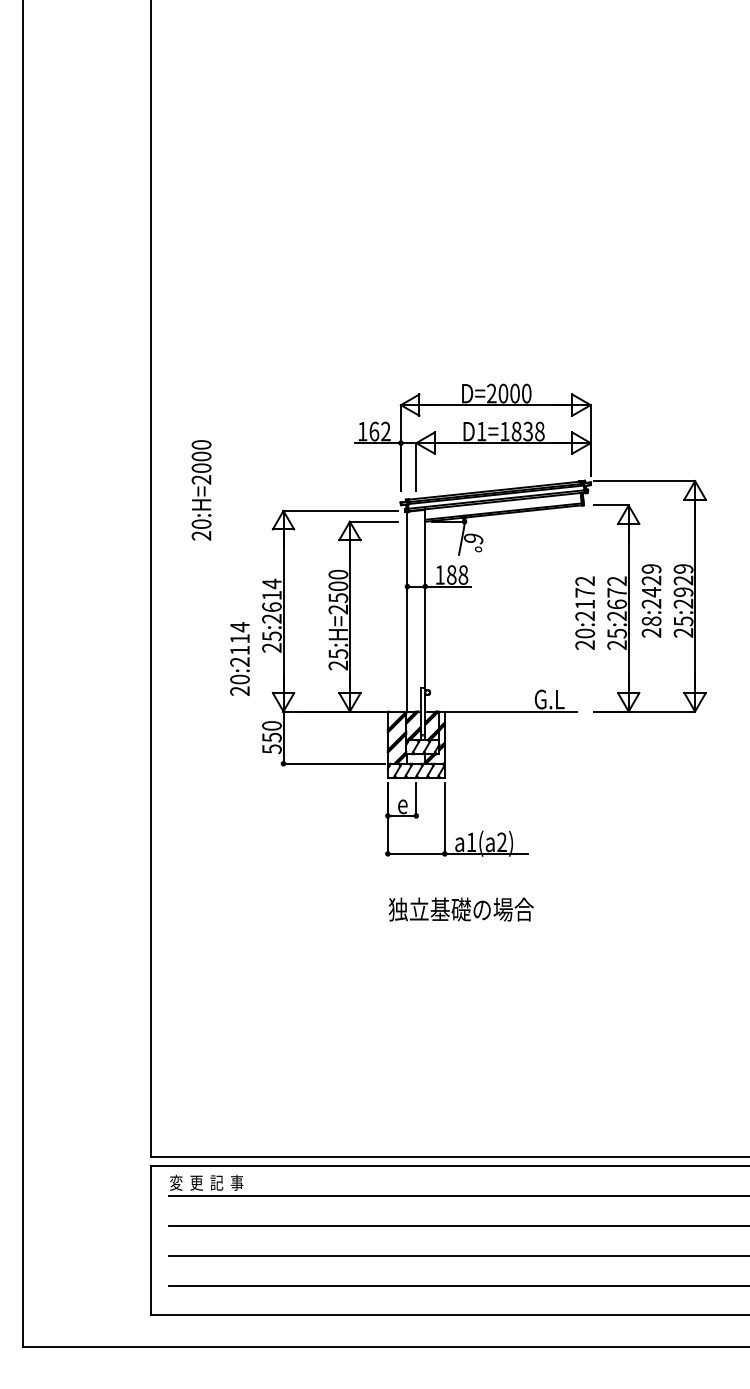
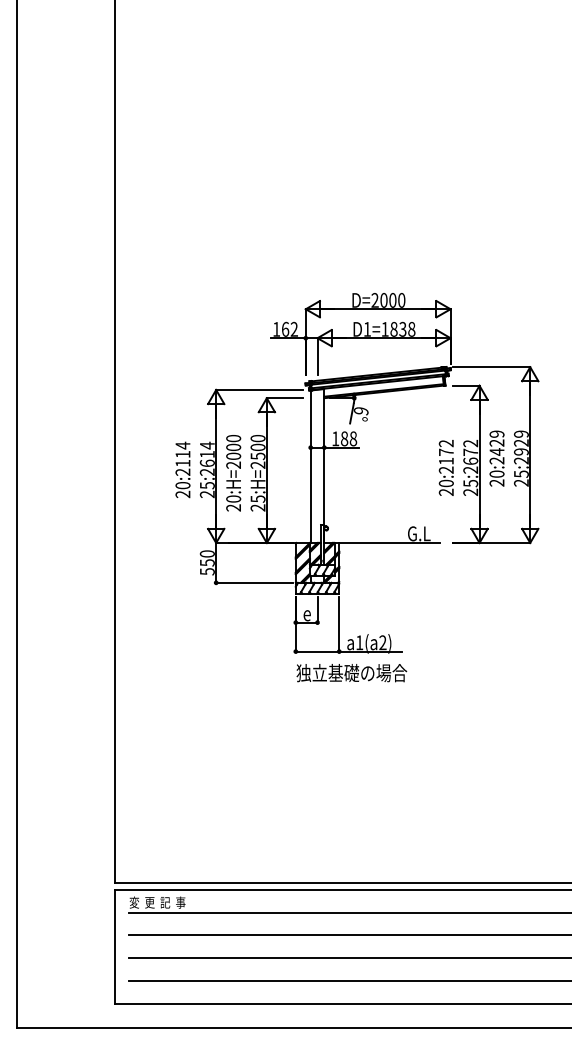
text: (201, 490) -> (233, 473), moved
text: (652, 620) -> (497, 473), 28:2429 -> 20:2429
text: (239, 658) -> (182, 469), moved
text: (460, 910) -> (351, 673), moved

